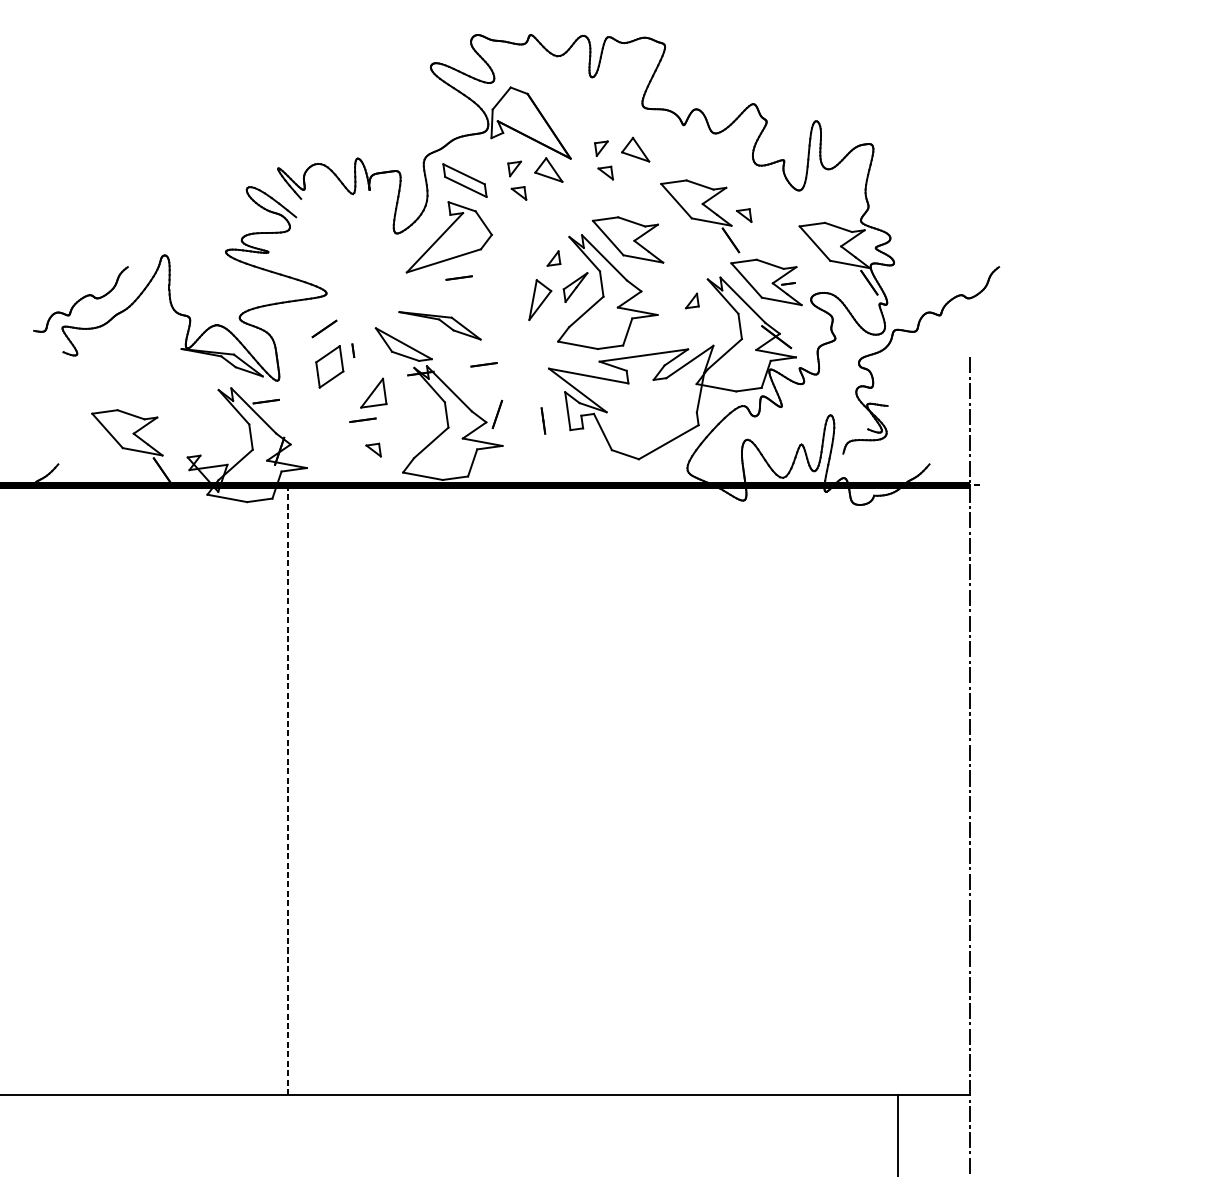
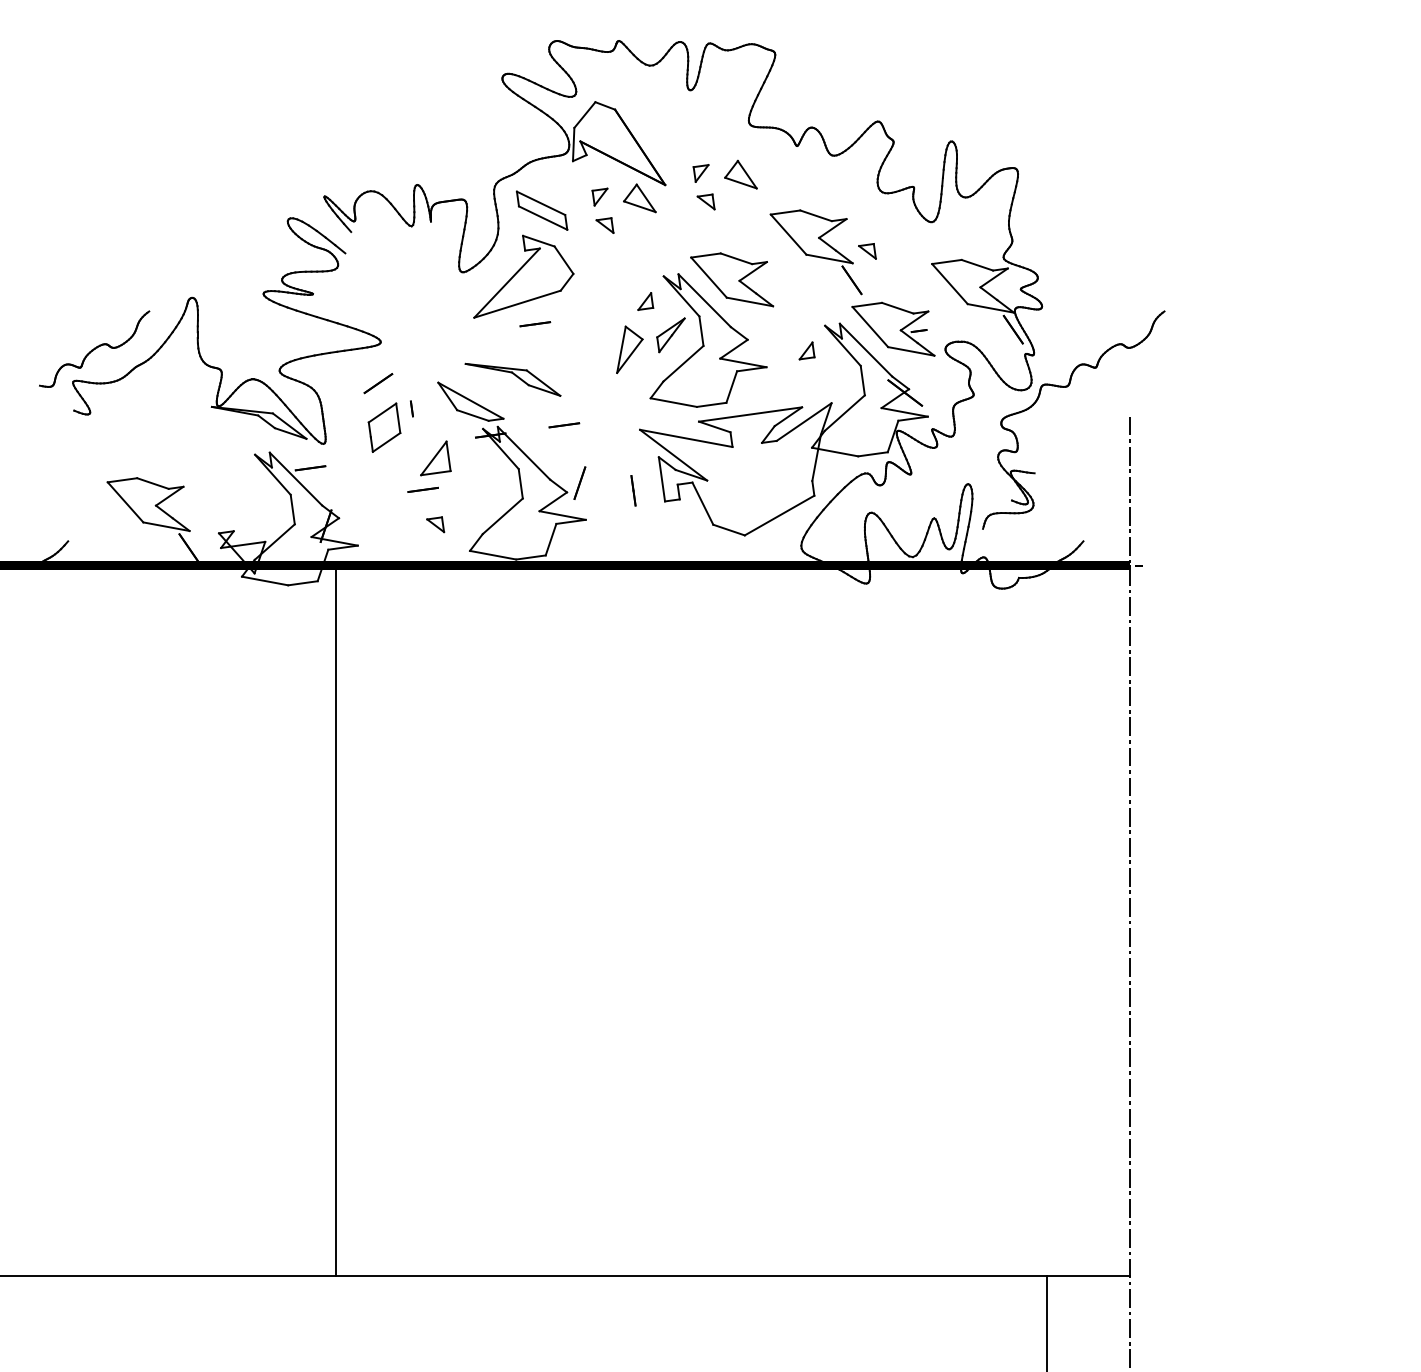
line: (287, 789) -> (335, 920), dashed -> solid

